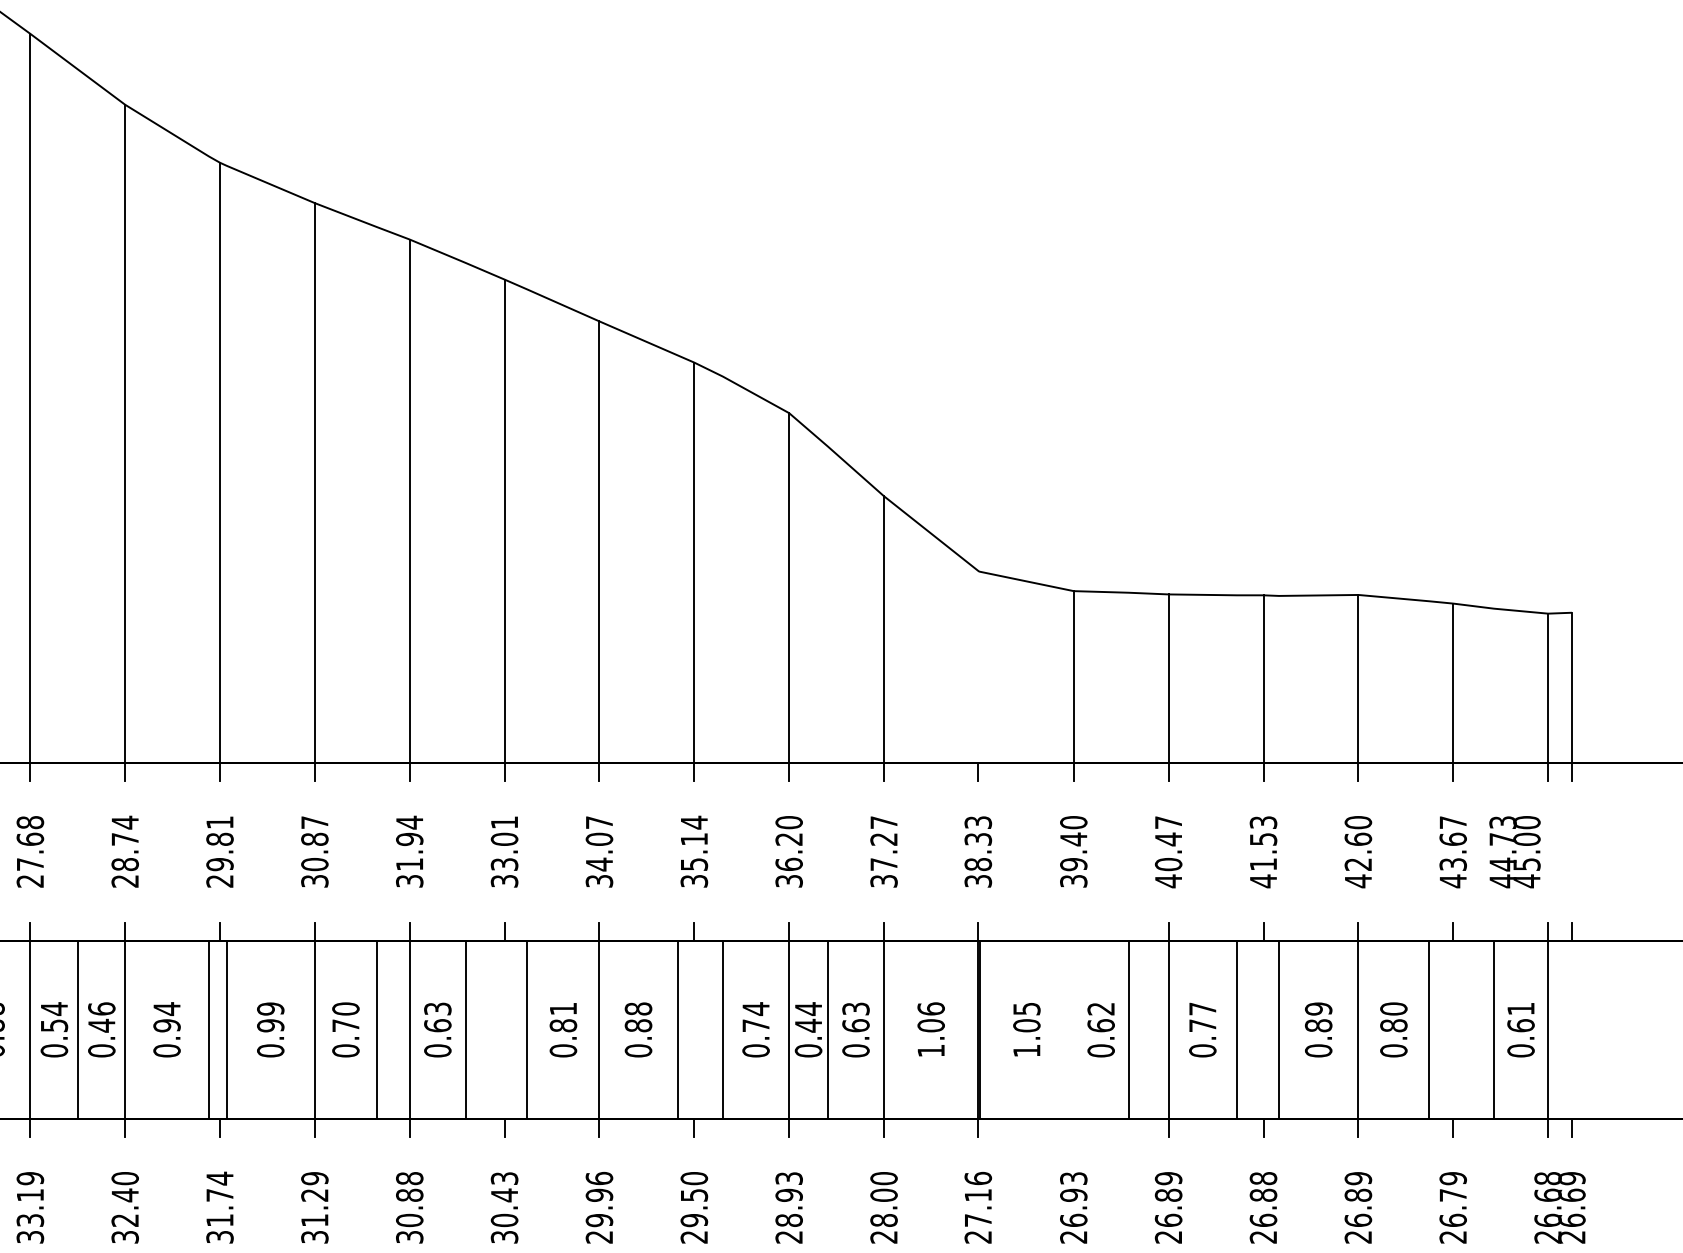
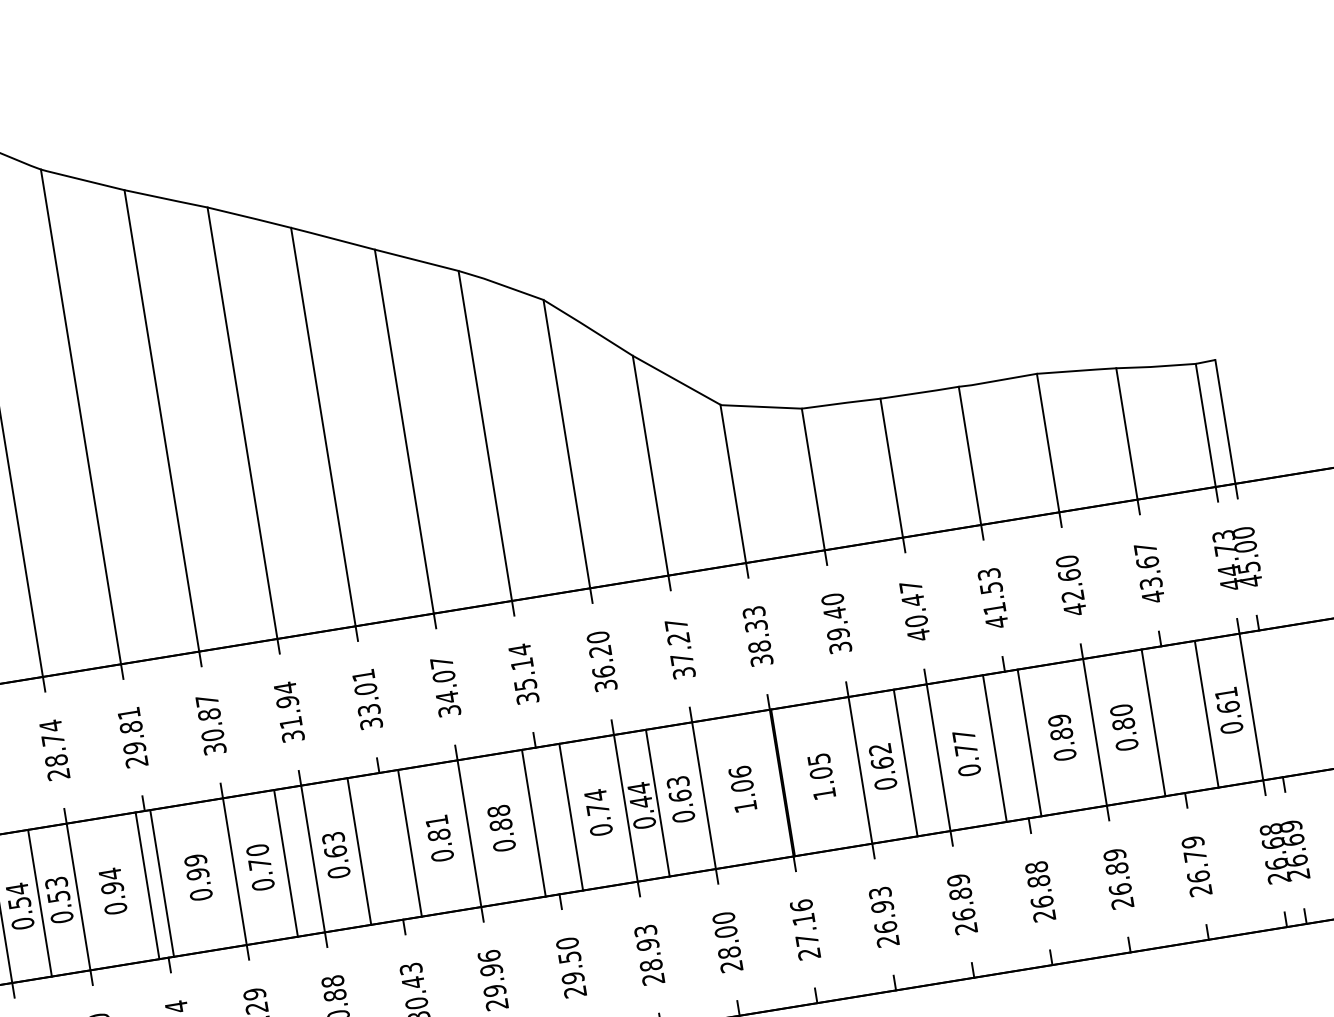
line: (978, 666) -> (733, 483), added
text: (1514, 852) -> (1237, 559), moved
text: (101, 1017) -> (57, 889), 0.46 -> 0.53
line: (1073, 1029) -> (860, 770), added

